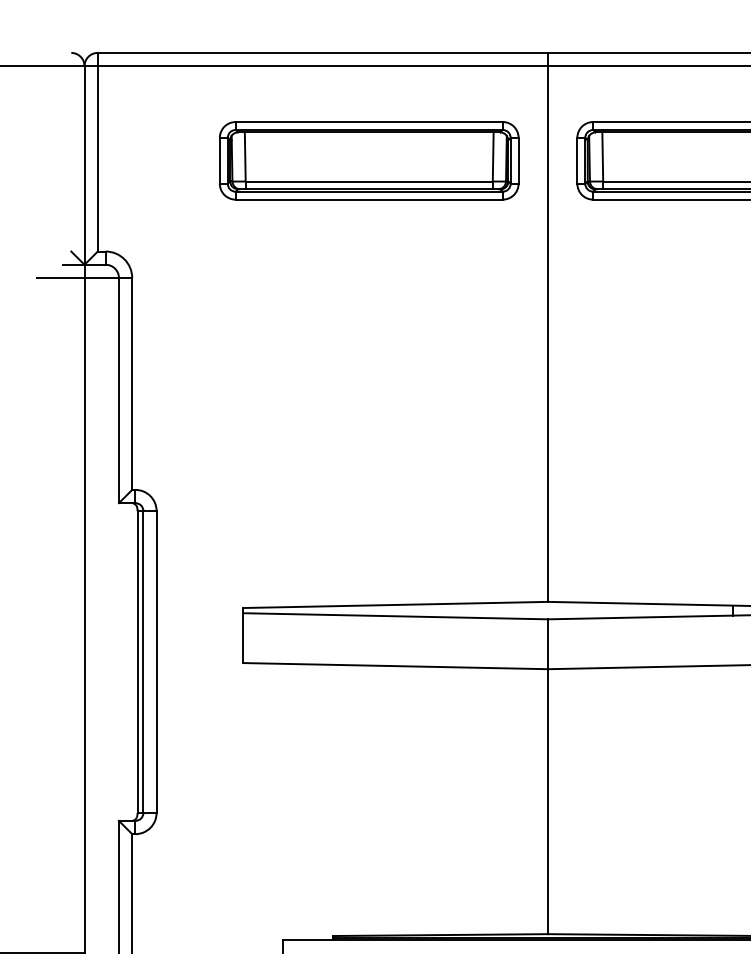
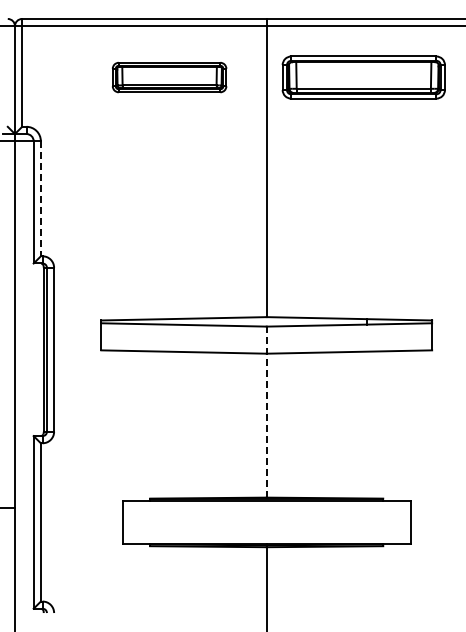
part: (369, 160) -> (169, 77), size x0.7
line: (131, 383) -> (40, 198), solid -> dashed
line: (547, 777) -> (266, 412), solid -> dashed

